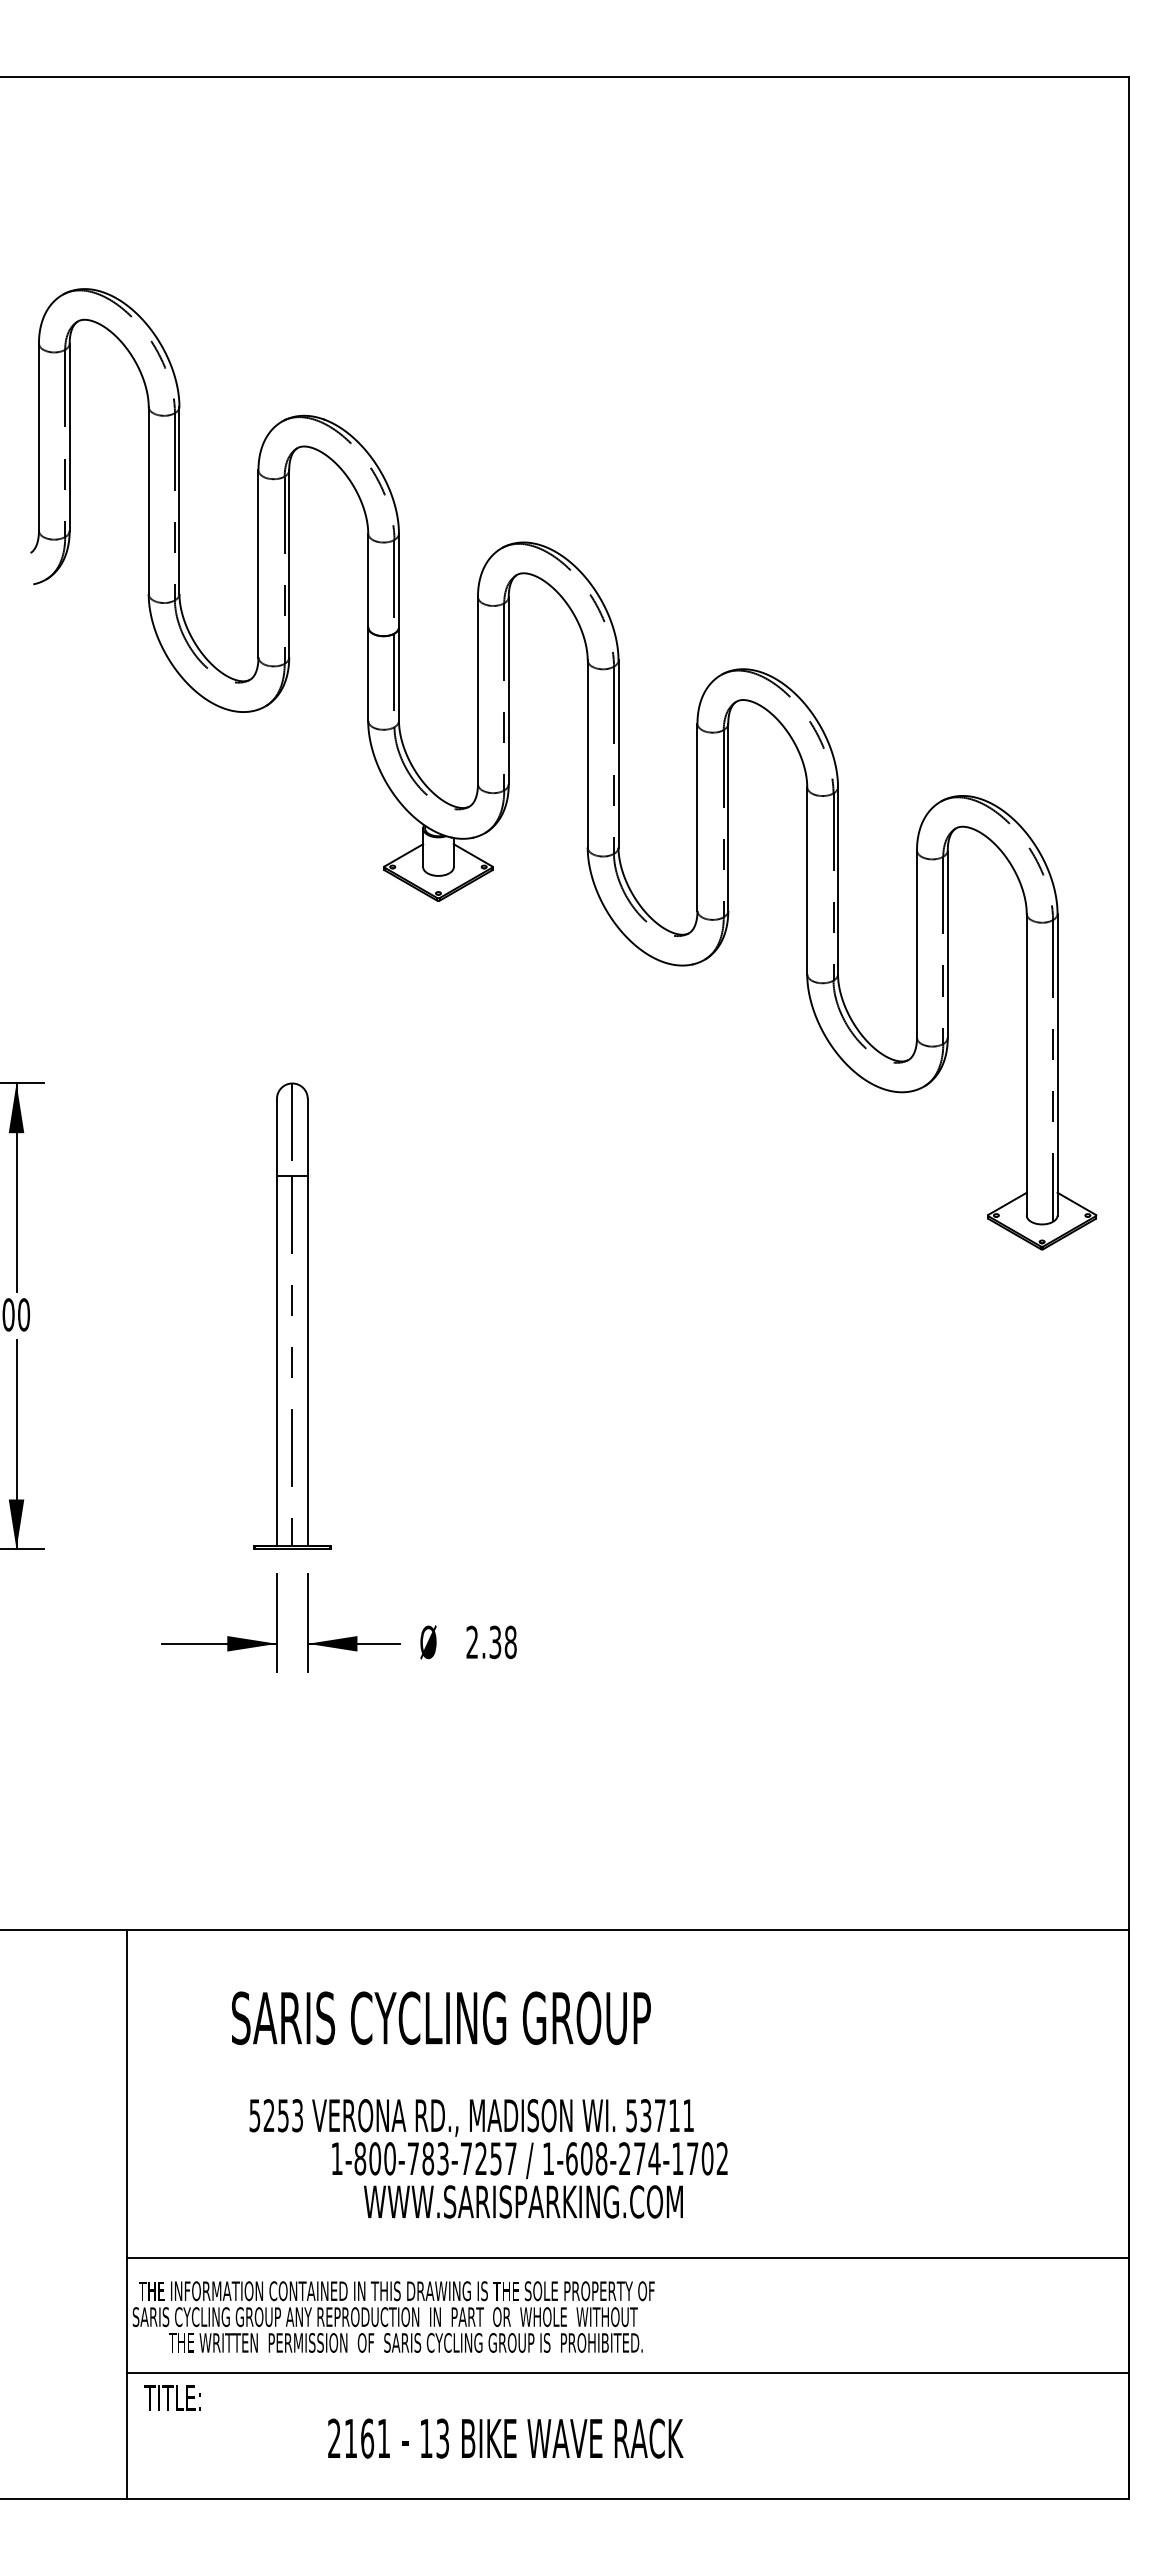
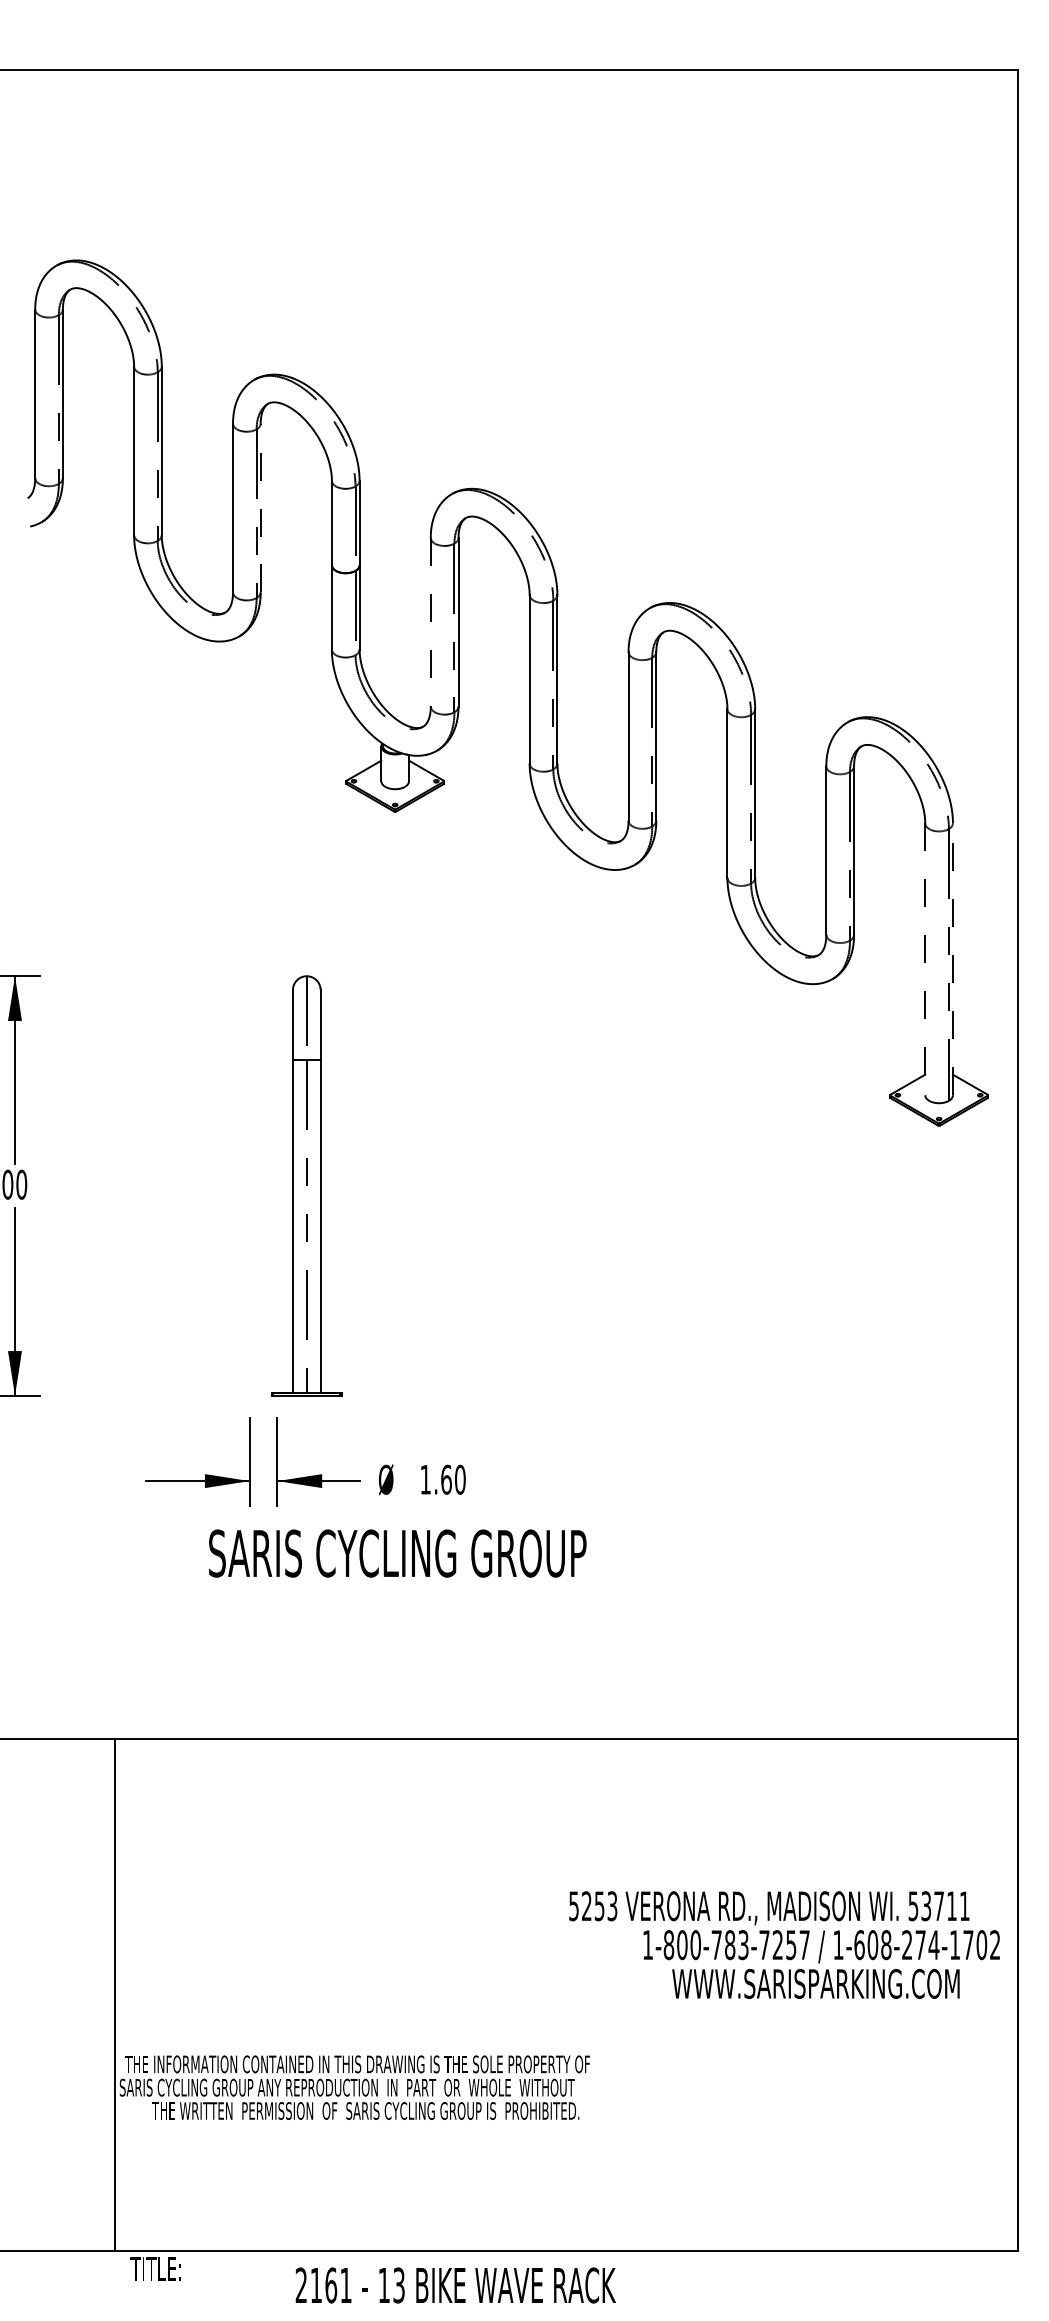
line: (289, 563) -> (260, 507), solid -> dashed
line: (477, 690) -> (430, 622), solid -> dashed
line: (1026, 1064) -> (924, 959), solid -> dashed
line: (1057, 1064) -> (952, 959), solid -> dashed
part: (292, 1315) -> (306, 1185), moved
text: (491, 1642) -> (442, 1479), 2.38 -> 1.60
text: (441, 2017) -> (397, 1552), moved
text: (488, 2158) -> (784, 1944), moved
line: (628, 2258) -> (566, 2034), removed
line: (628, 2372) -> (566, 2137), removed
text: (172, 2397) -> (155, 2268), moved
text: (505, 2438) -> (455, 2285), moved

